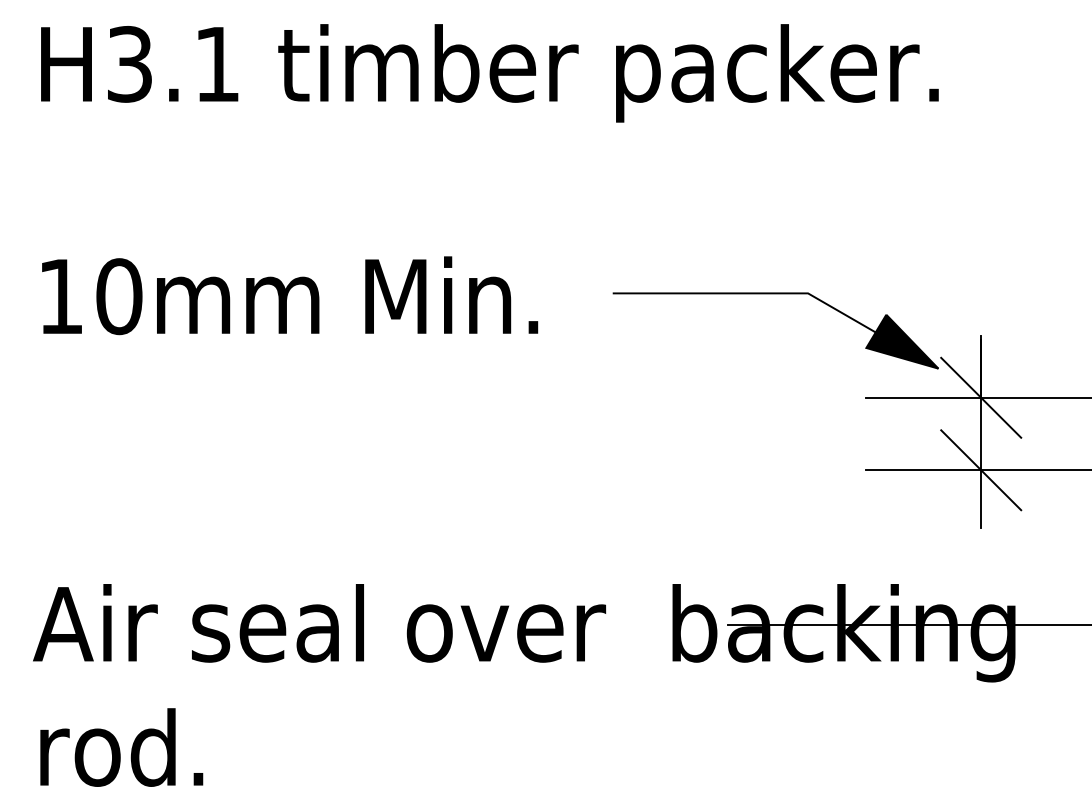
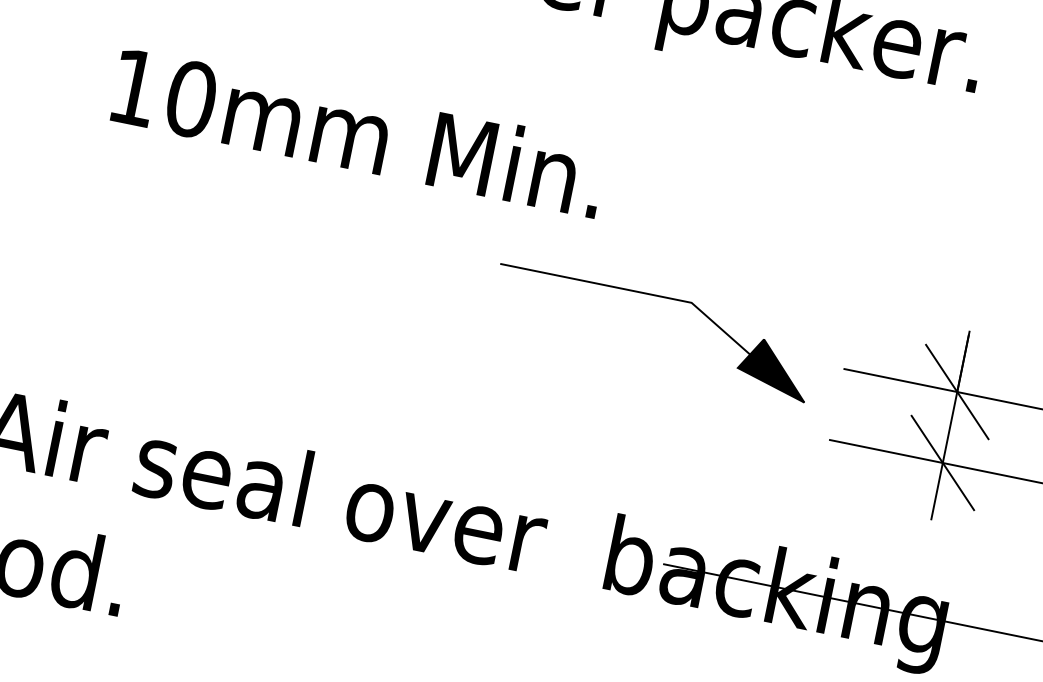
part: (775, 294) -> (659, 297), moved
text: (290, 295) -> (359, 132), moved

